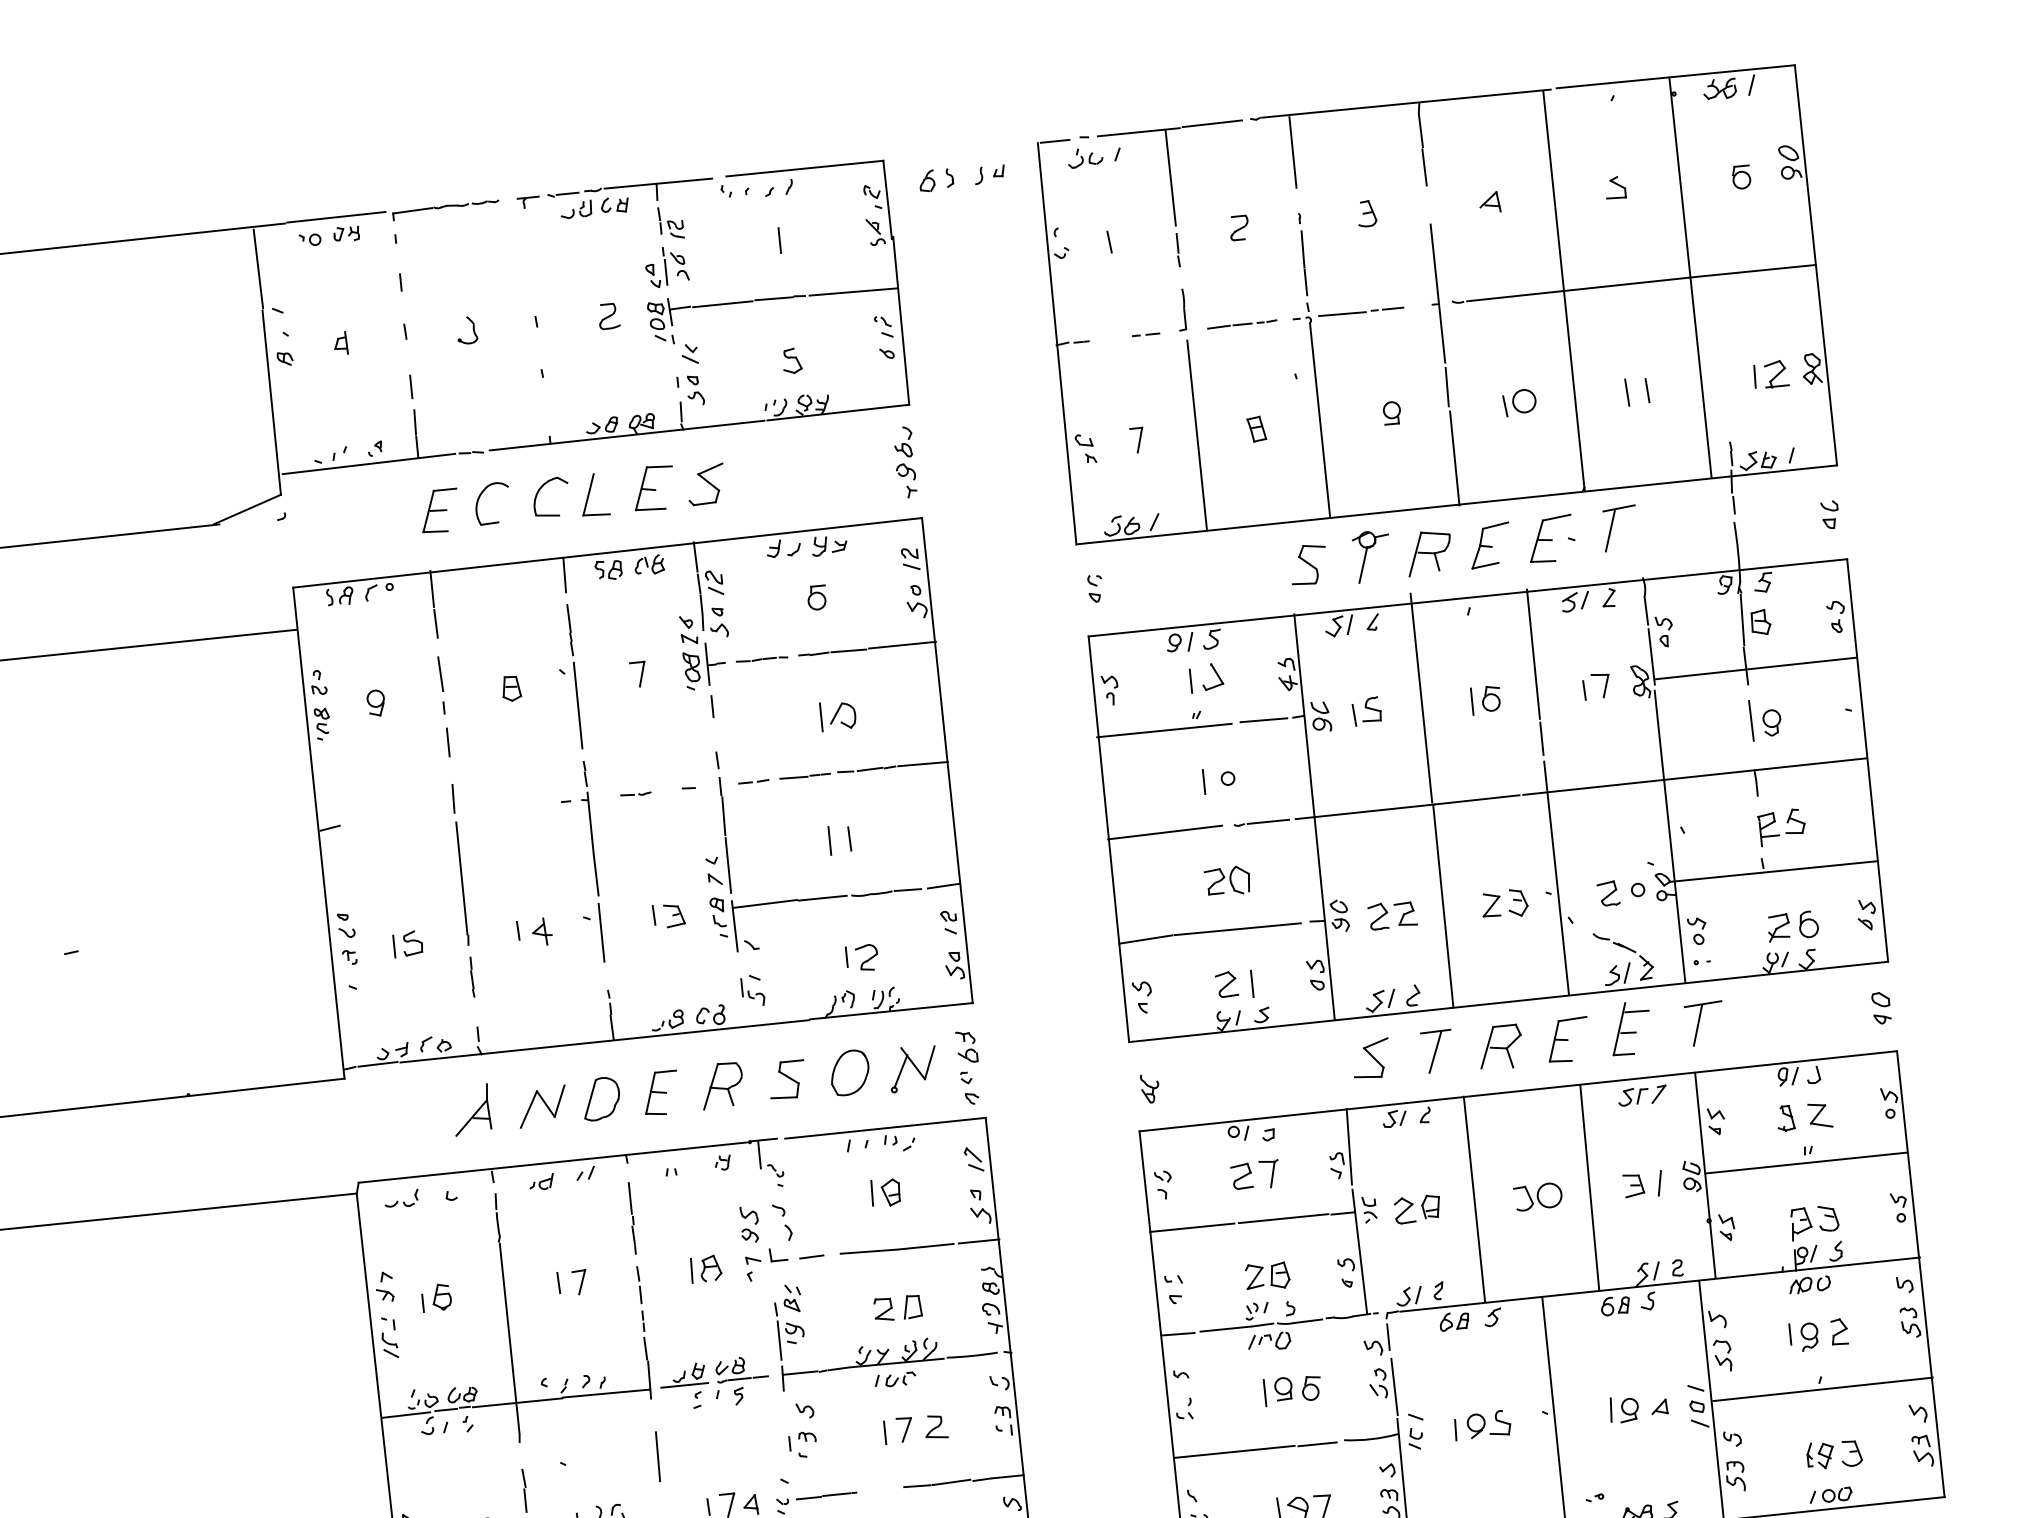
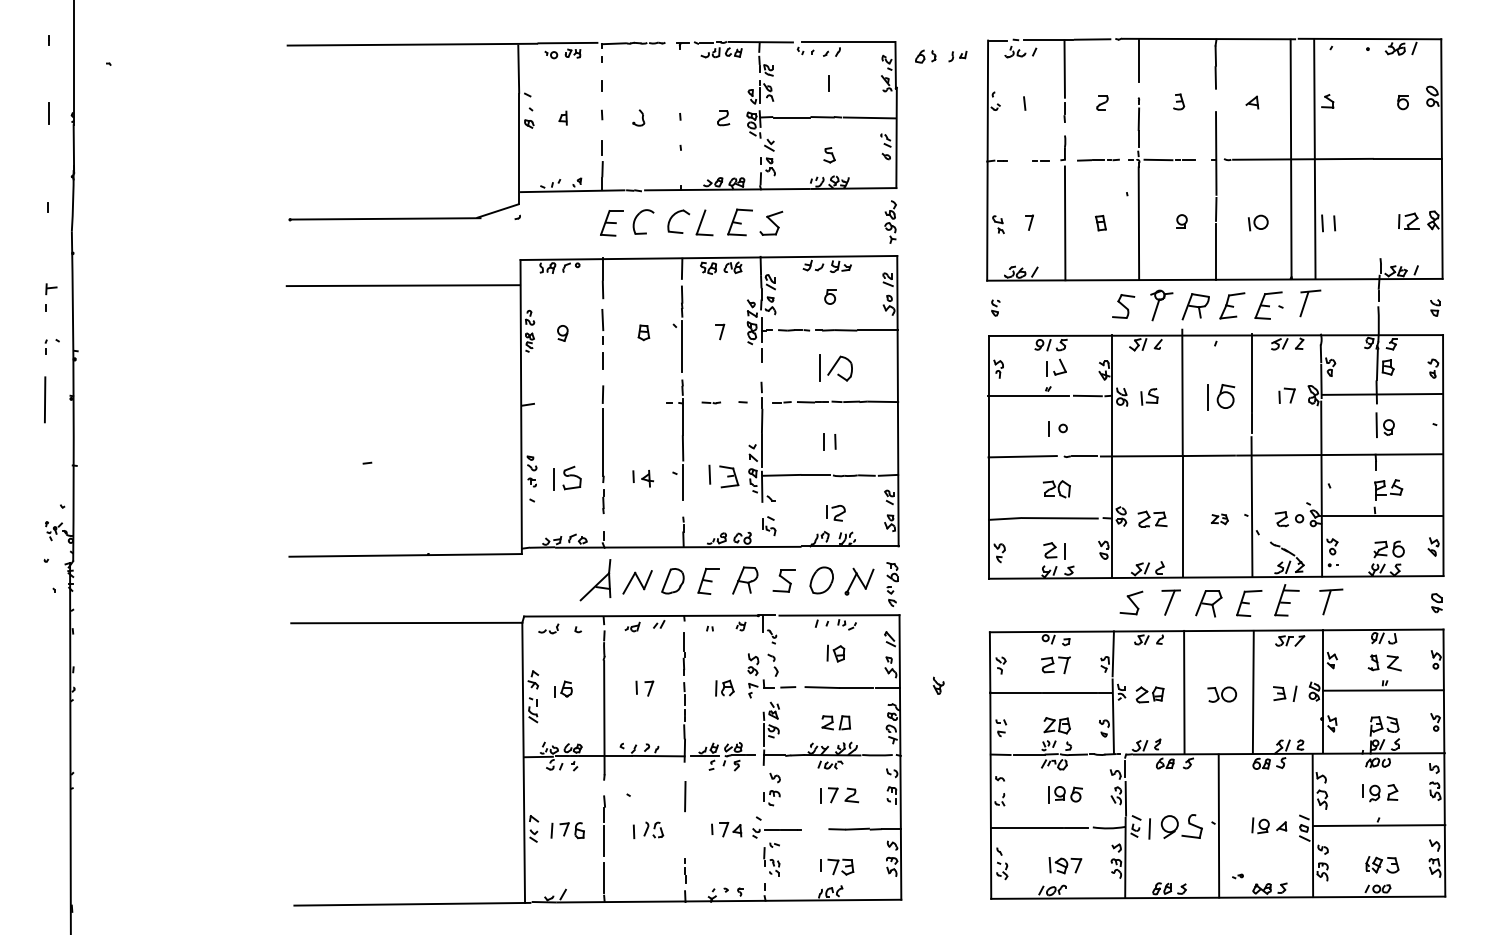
line: (1689, 276) -> (1314, 158), moved
part: (1485, 698) -> (1220, 396), size x1.6
part: (837, 716) -> (835, 368), size x1.6
part: (1504, 904) -> (1219, 519), size x0.6
part: (668, 915) -> (723, 476), size x1.6
part: (407, 943) -> (567, 477), size x1.6
part: (1149, 1088) -> (938, 685), moved
part: (470, 1109) -> (594, 579), size x1.4
part: (1482, 1424) -> (1175, 826), size x1.6

